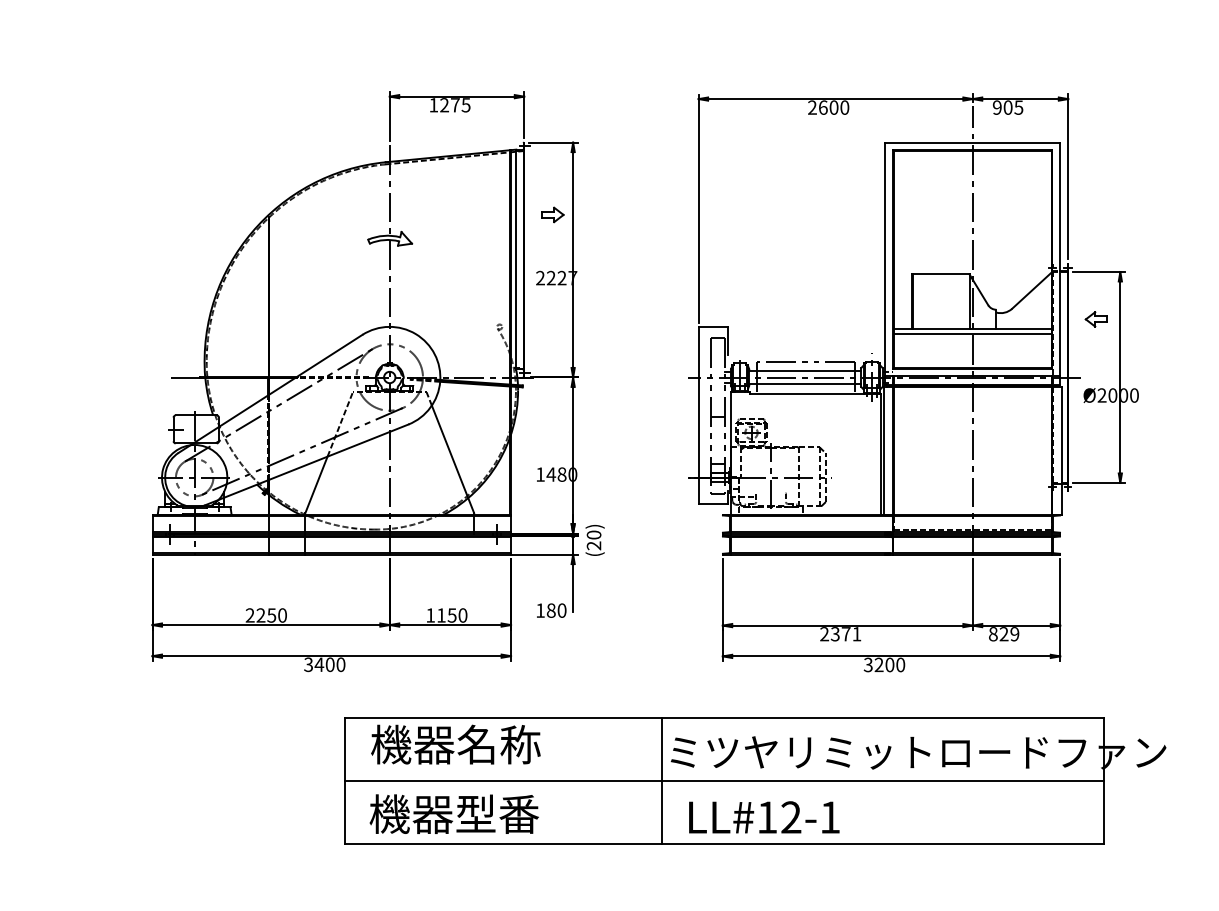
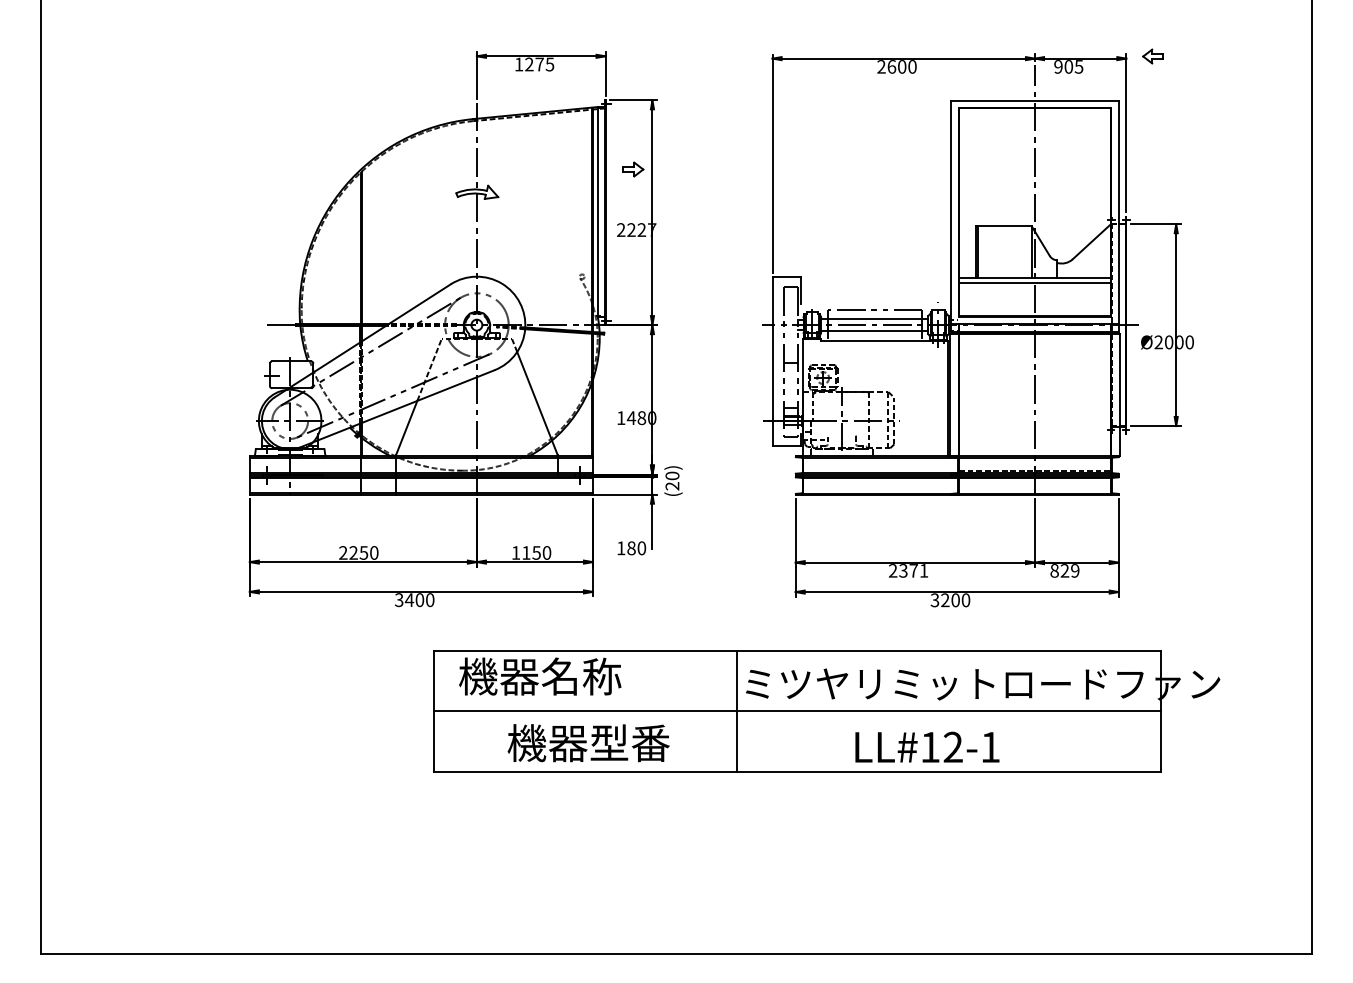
part: (1095, 319) -> (1152, 56), moved
text: (454, 814) -> (588, 743), moved
text: (764, 816) -> (927, 746), moved

